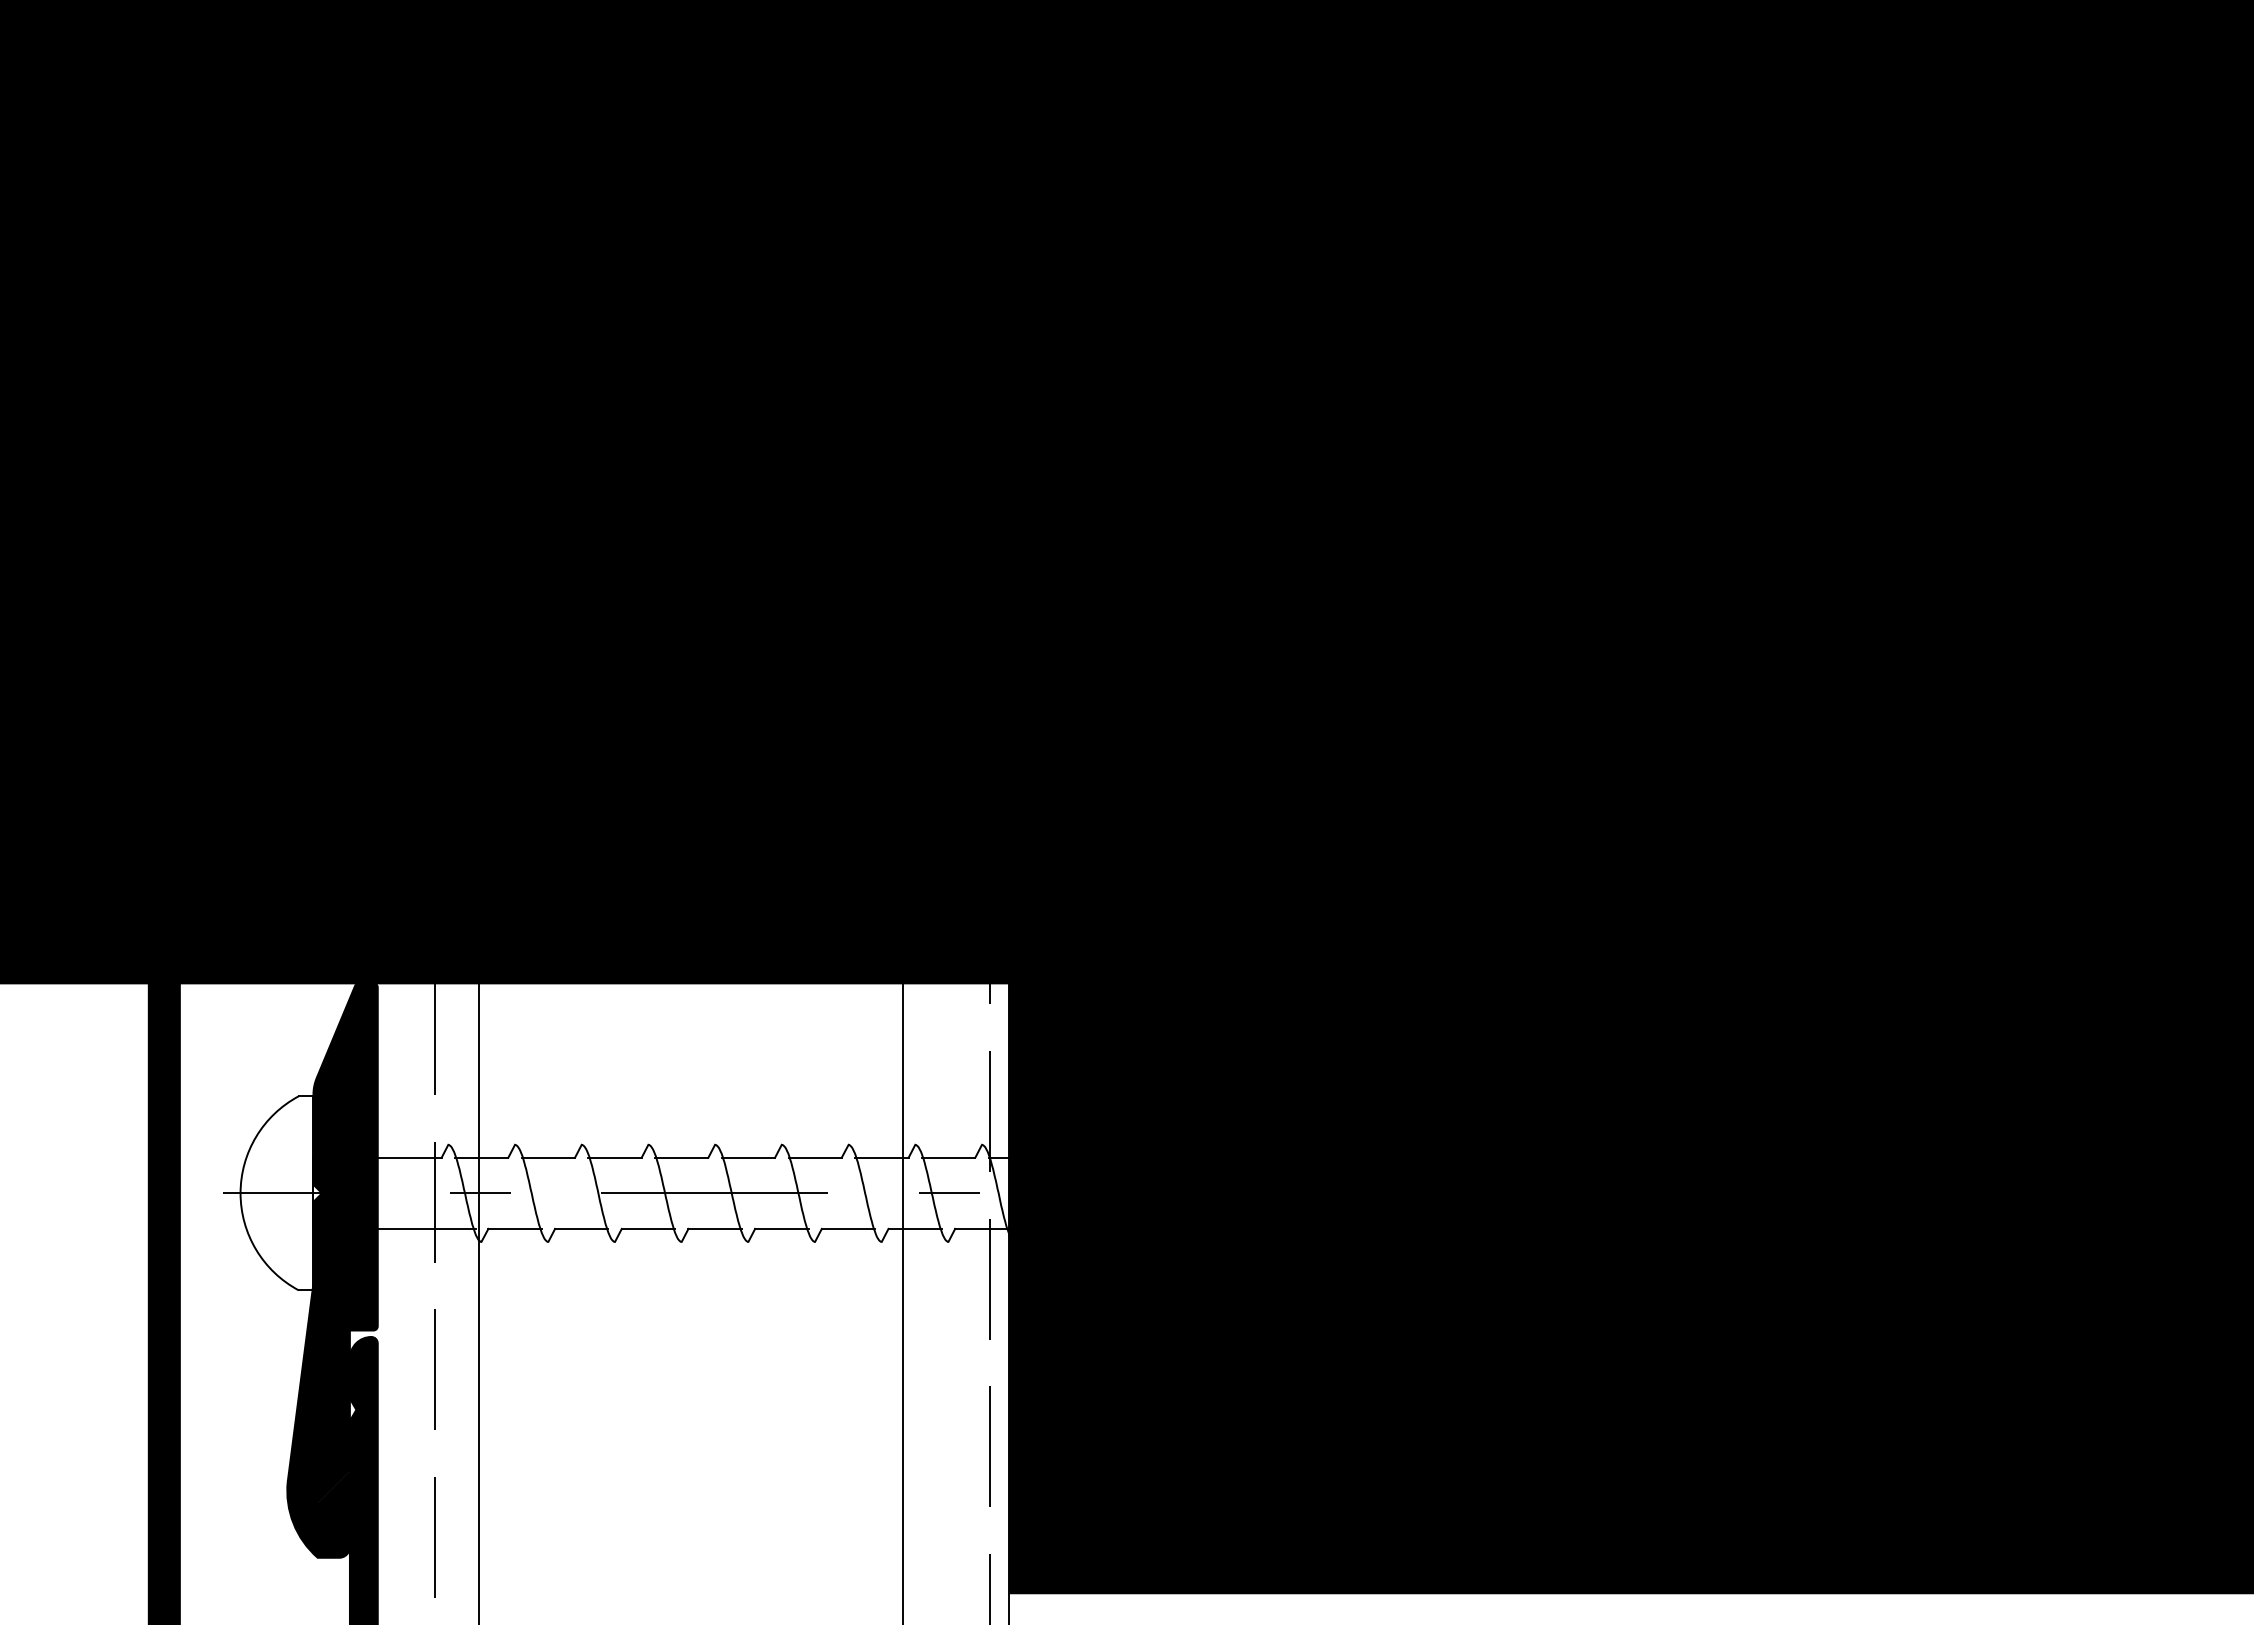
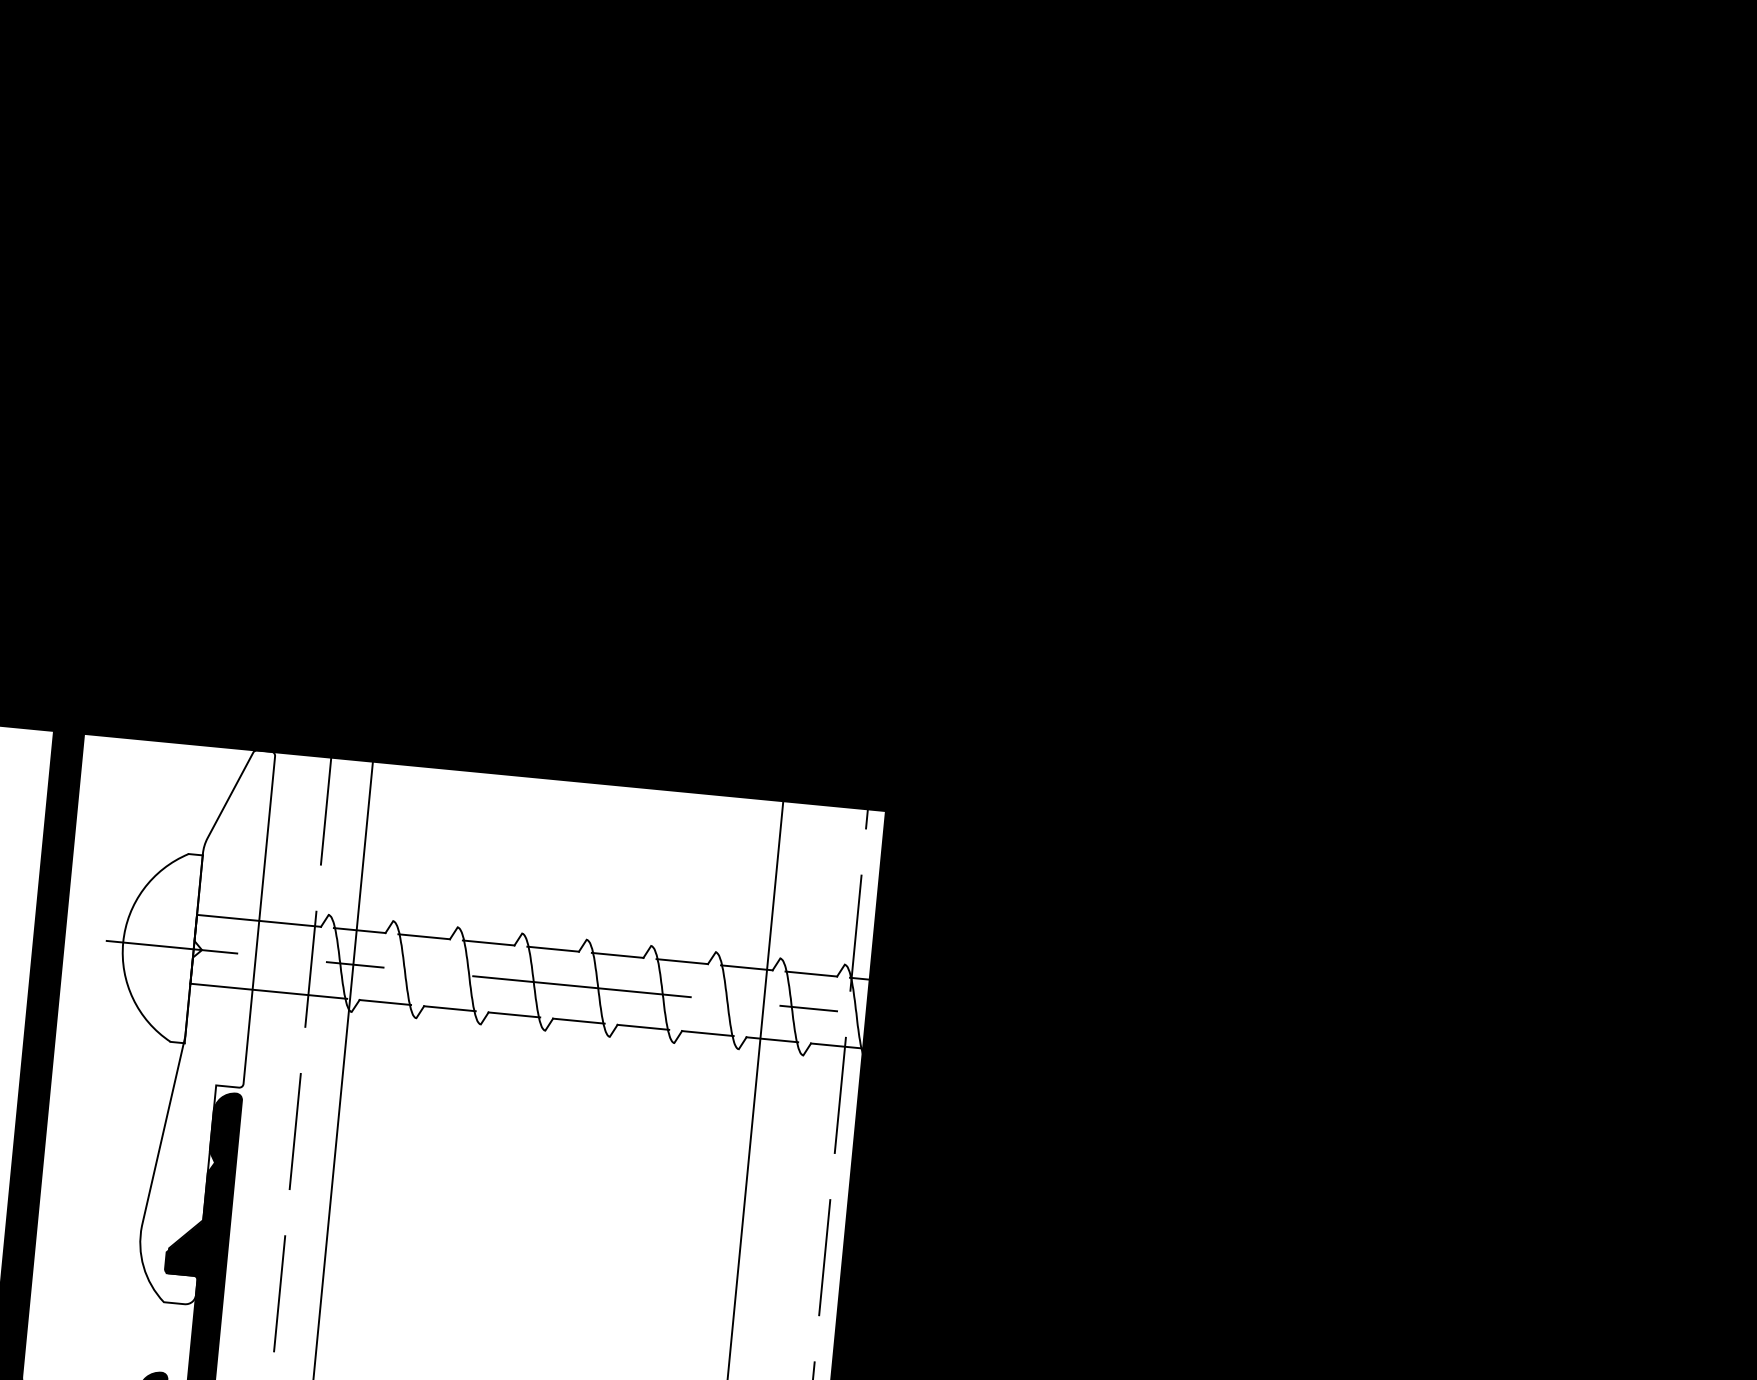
fill: (332, 1270) -> (204, 1025), removed

